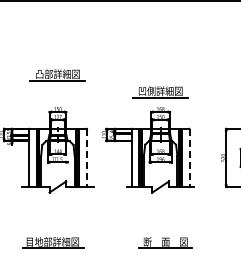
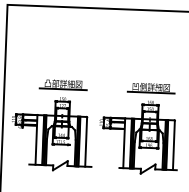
part: (57, 75) -> (63, 84), moved
line: (87, 158) -> (86, 142), dashed -> solid
line: (189, 158) -> (173, 145), dashed -> solid

